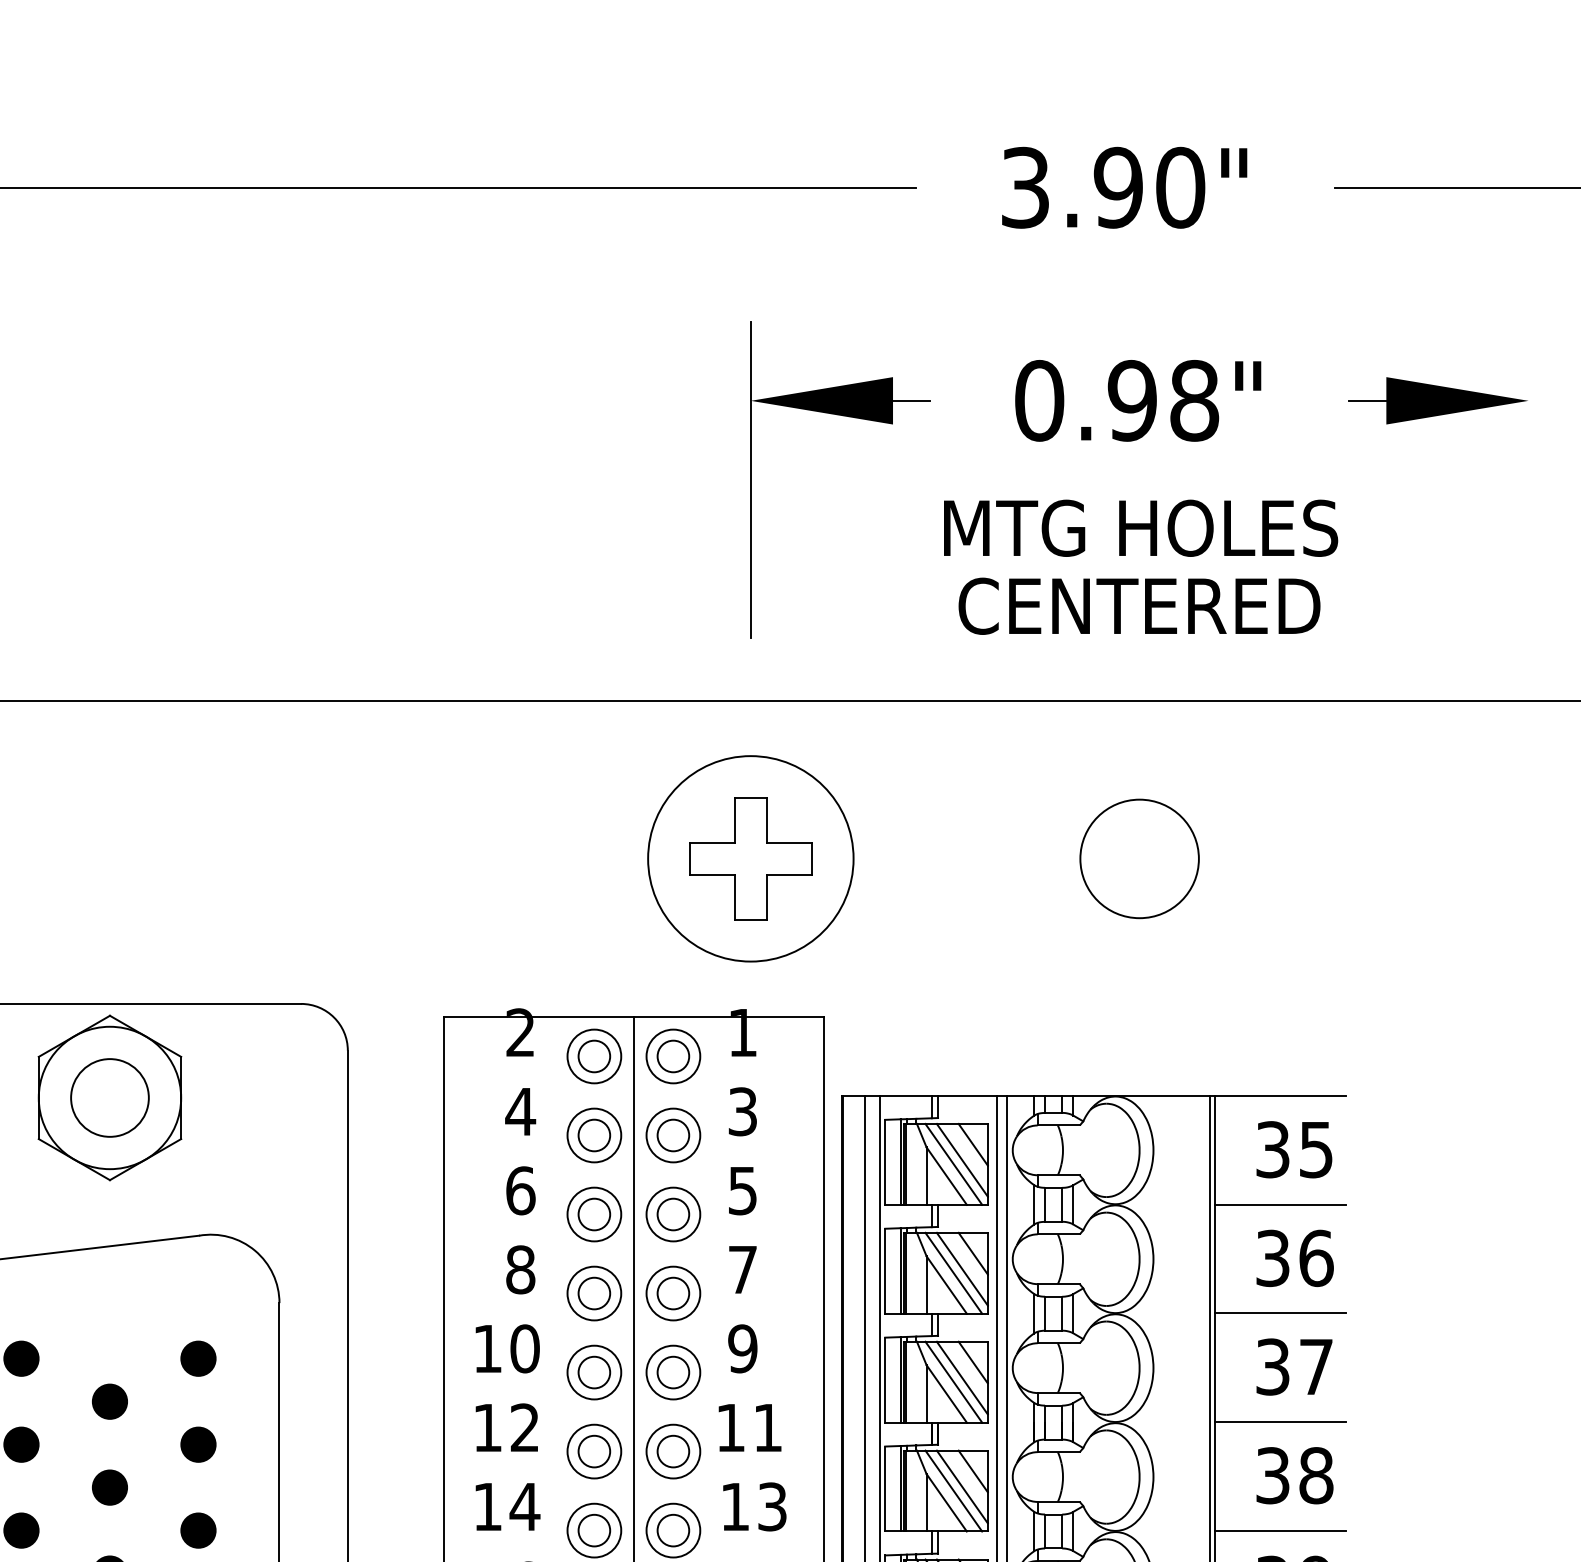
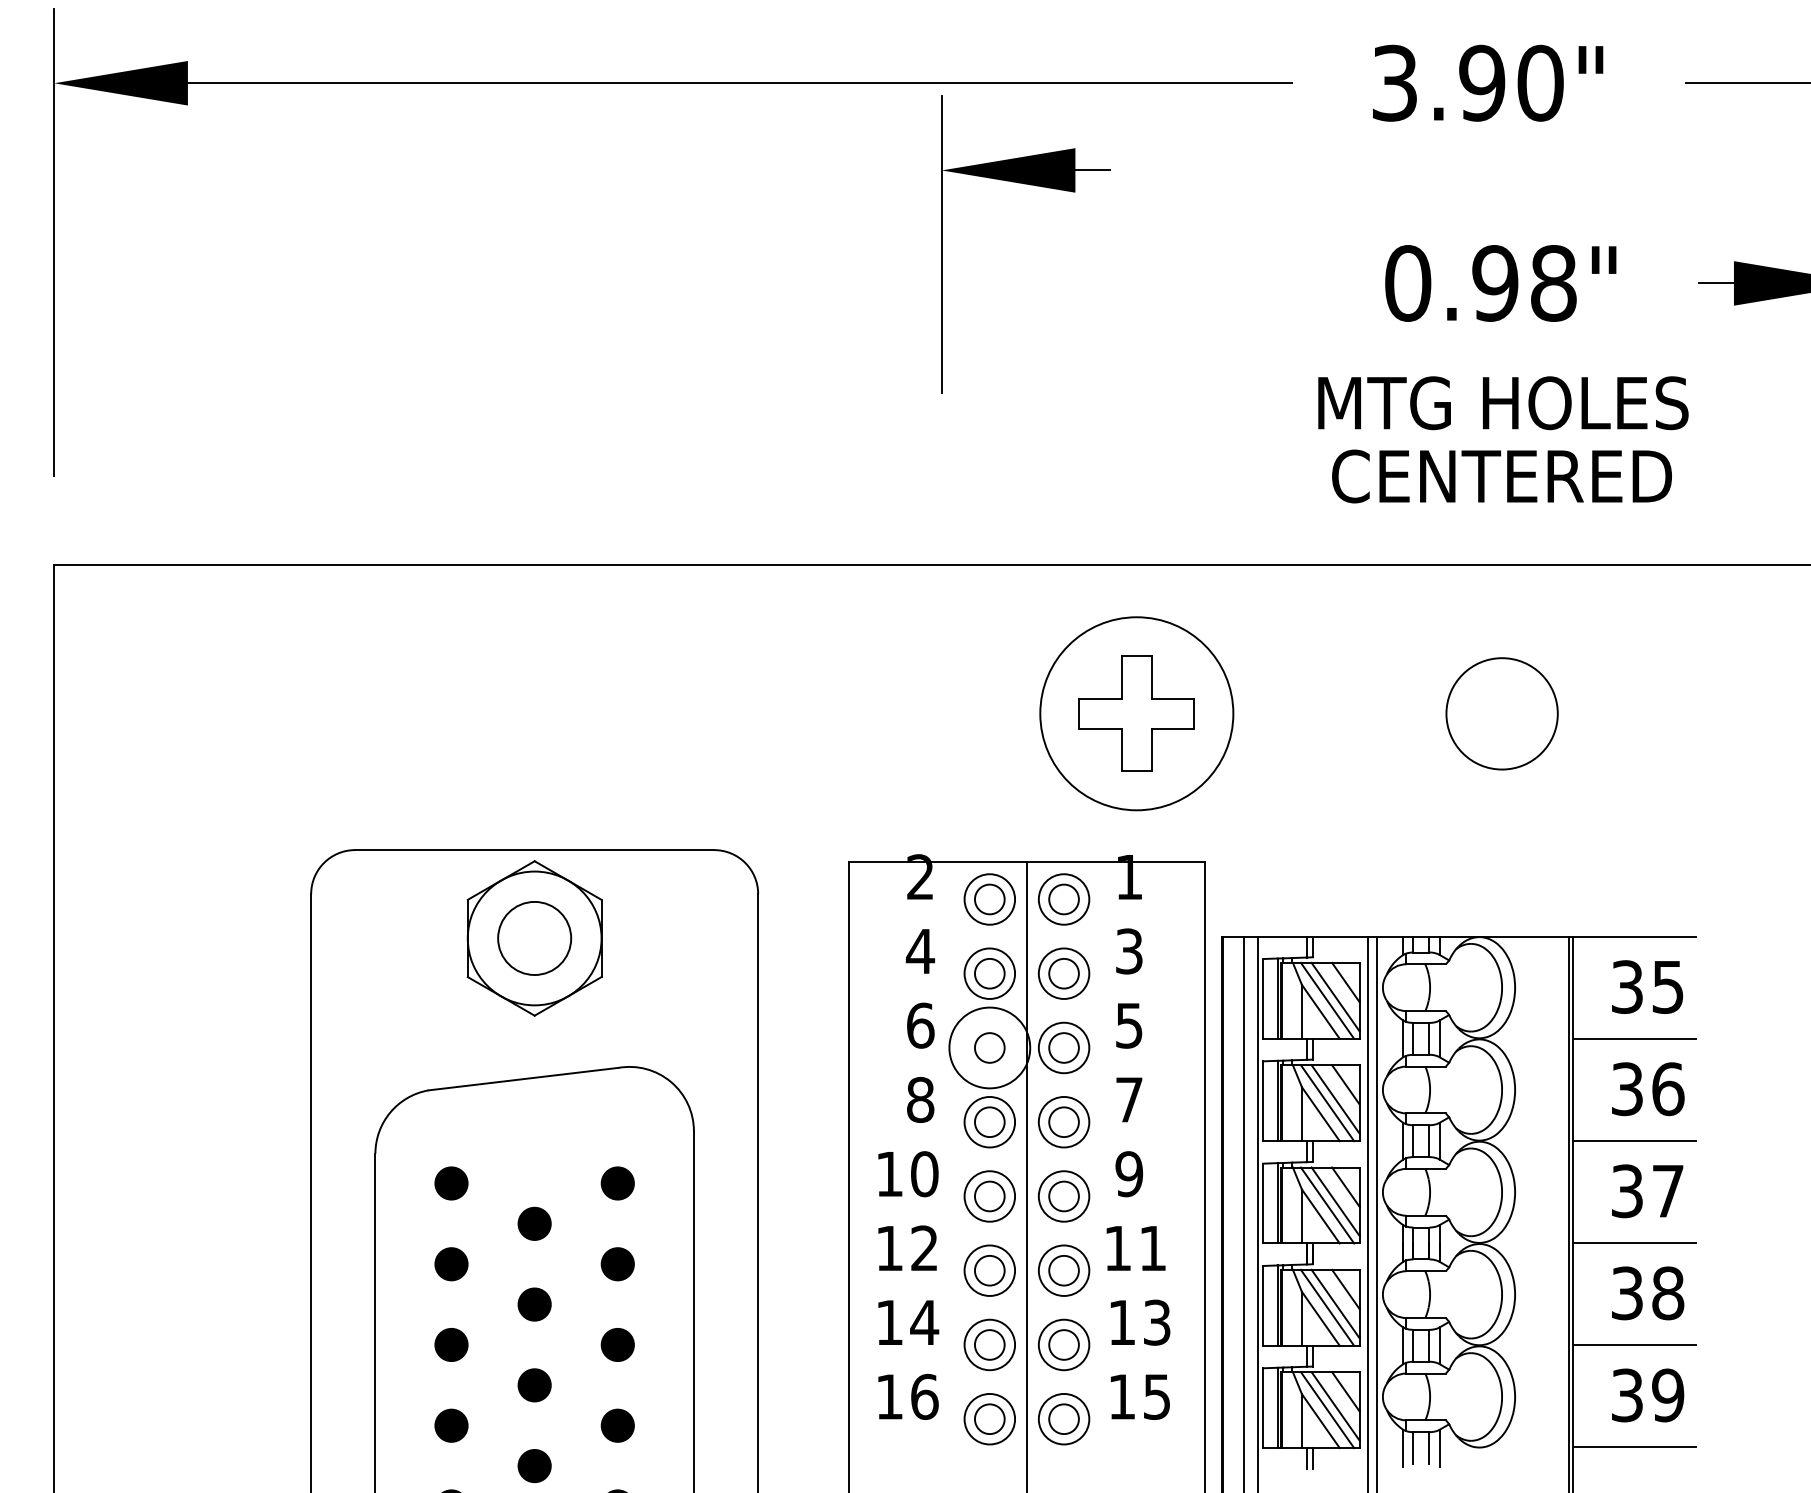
part: (851, 417) -> (1036, 186), moved
circle: (594, 1214) -> (989, 1047), size x1.6

